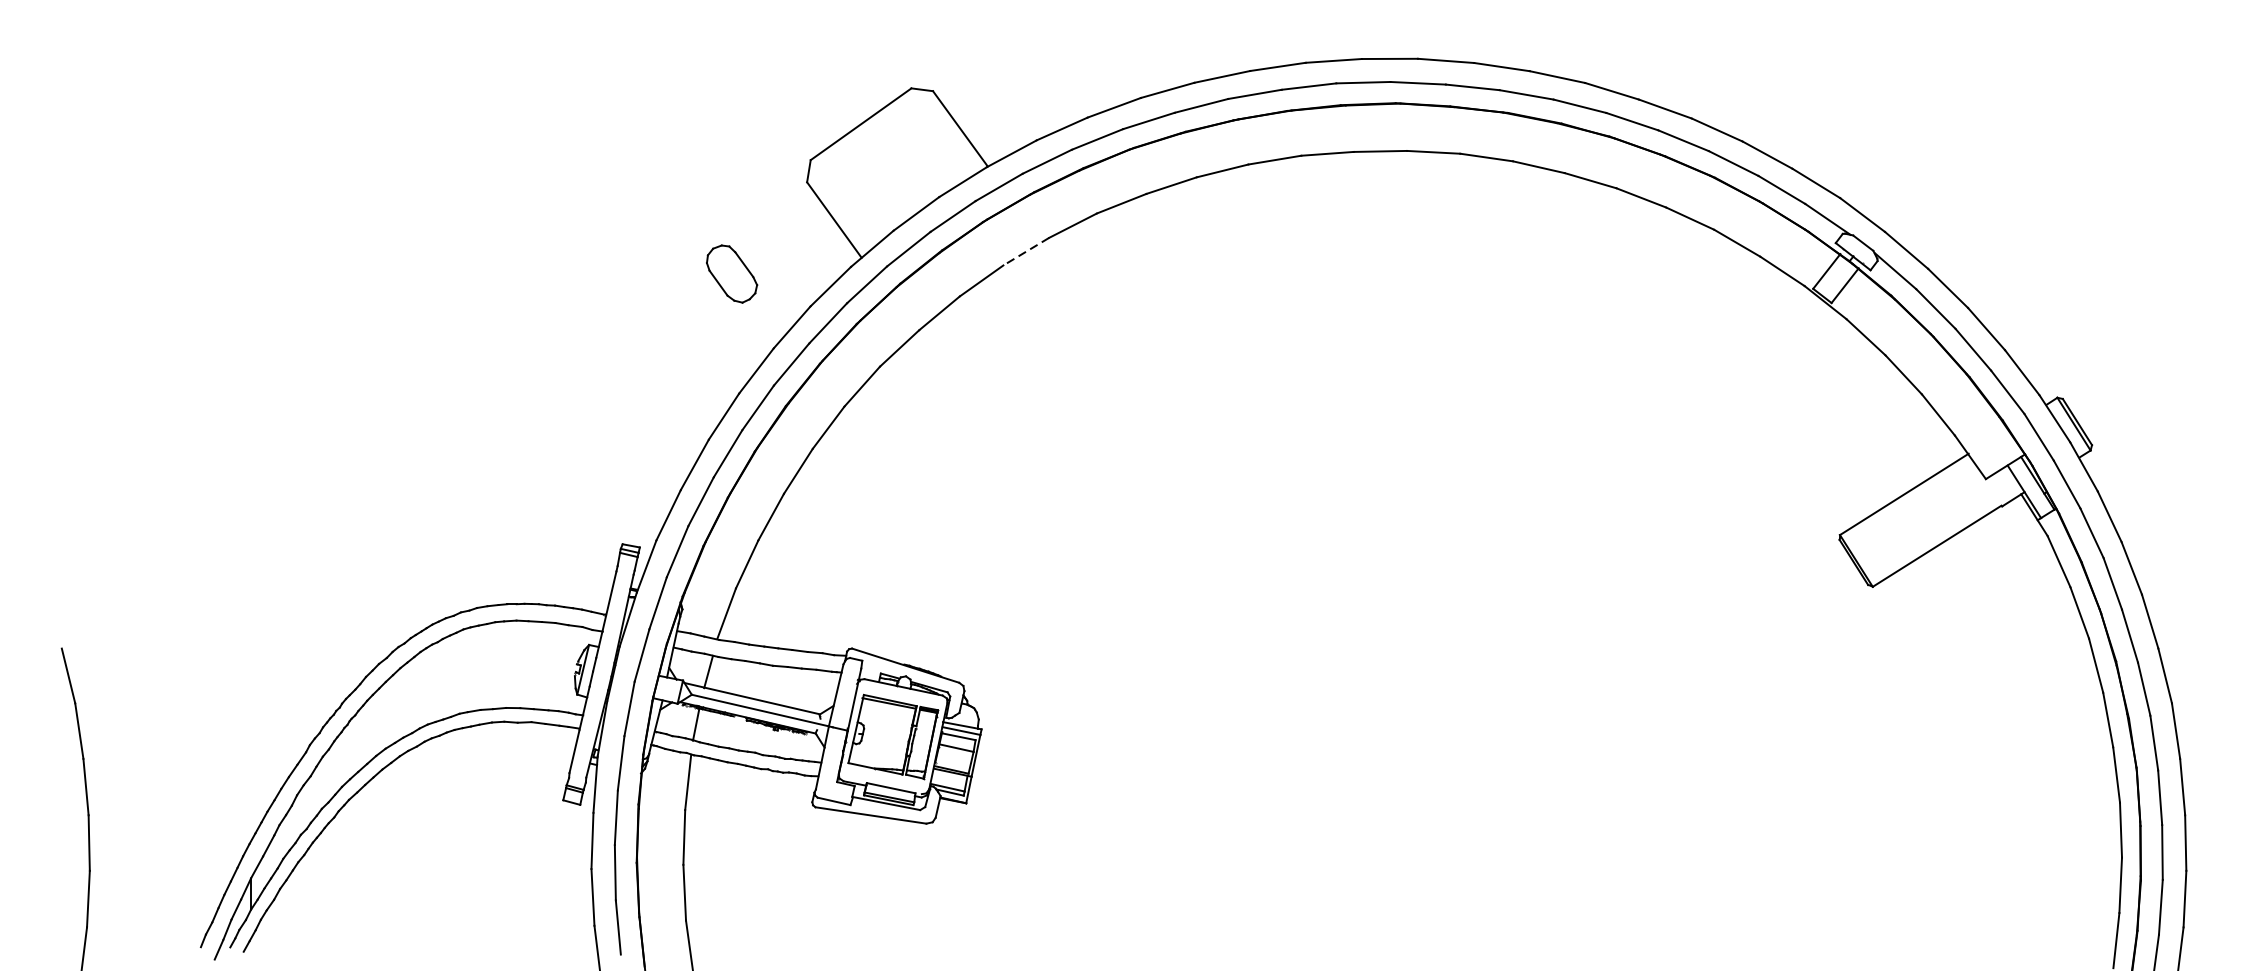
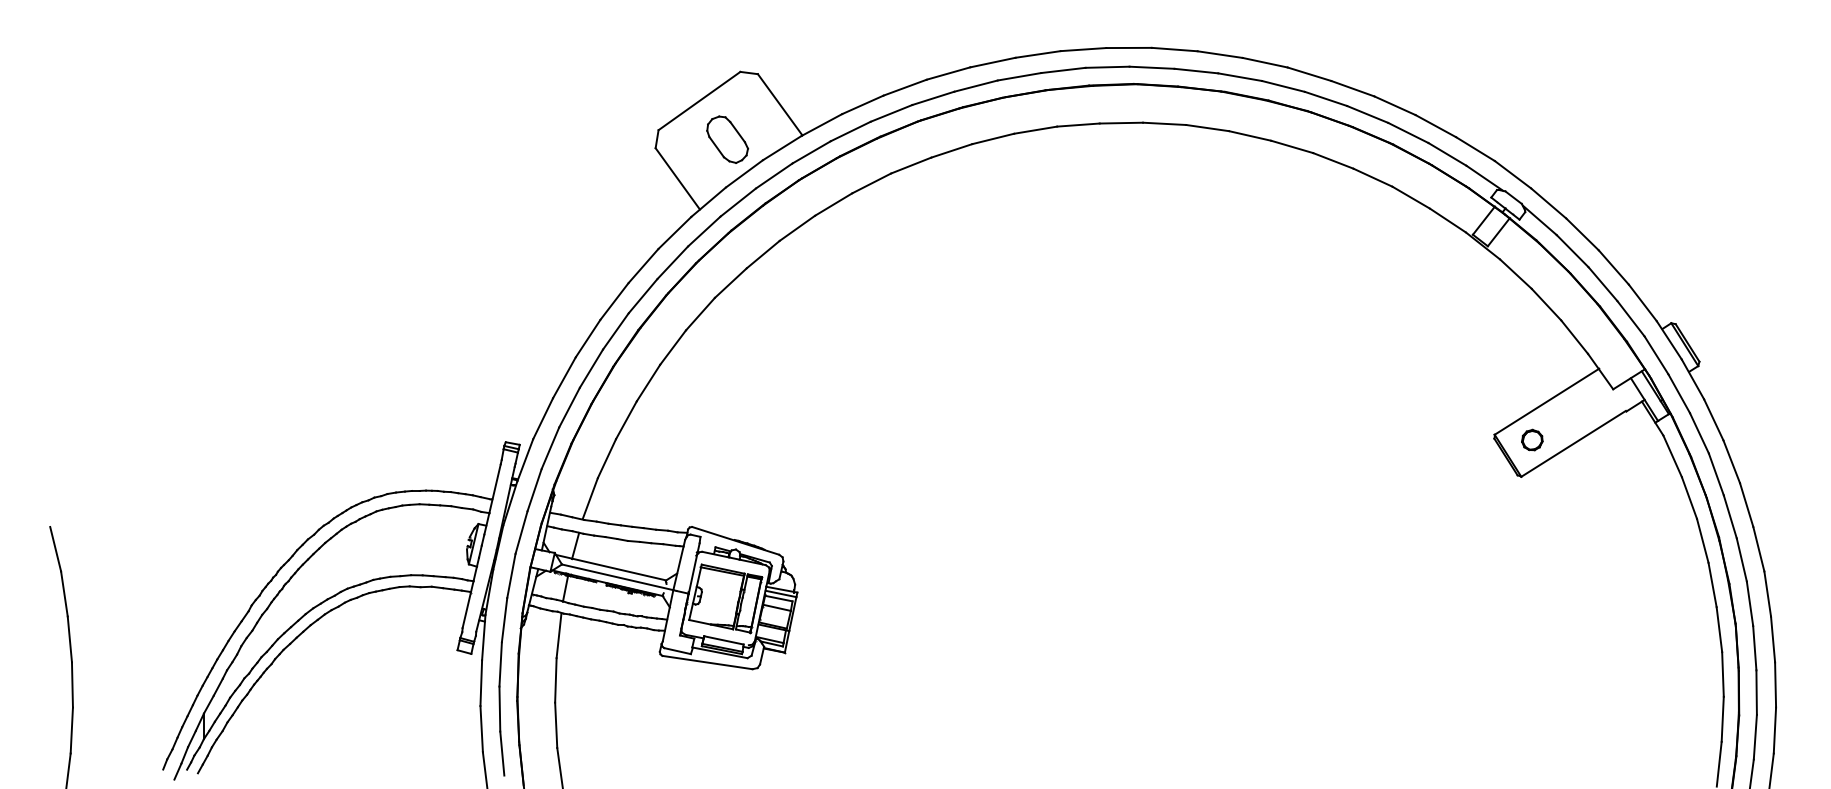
line: (1026, 251) -> (833, 204), dashed -> solid
part: (731, 273) -> (727, 139), moved
part: (1886, 540) -> (1532, 439), added

